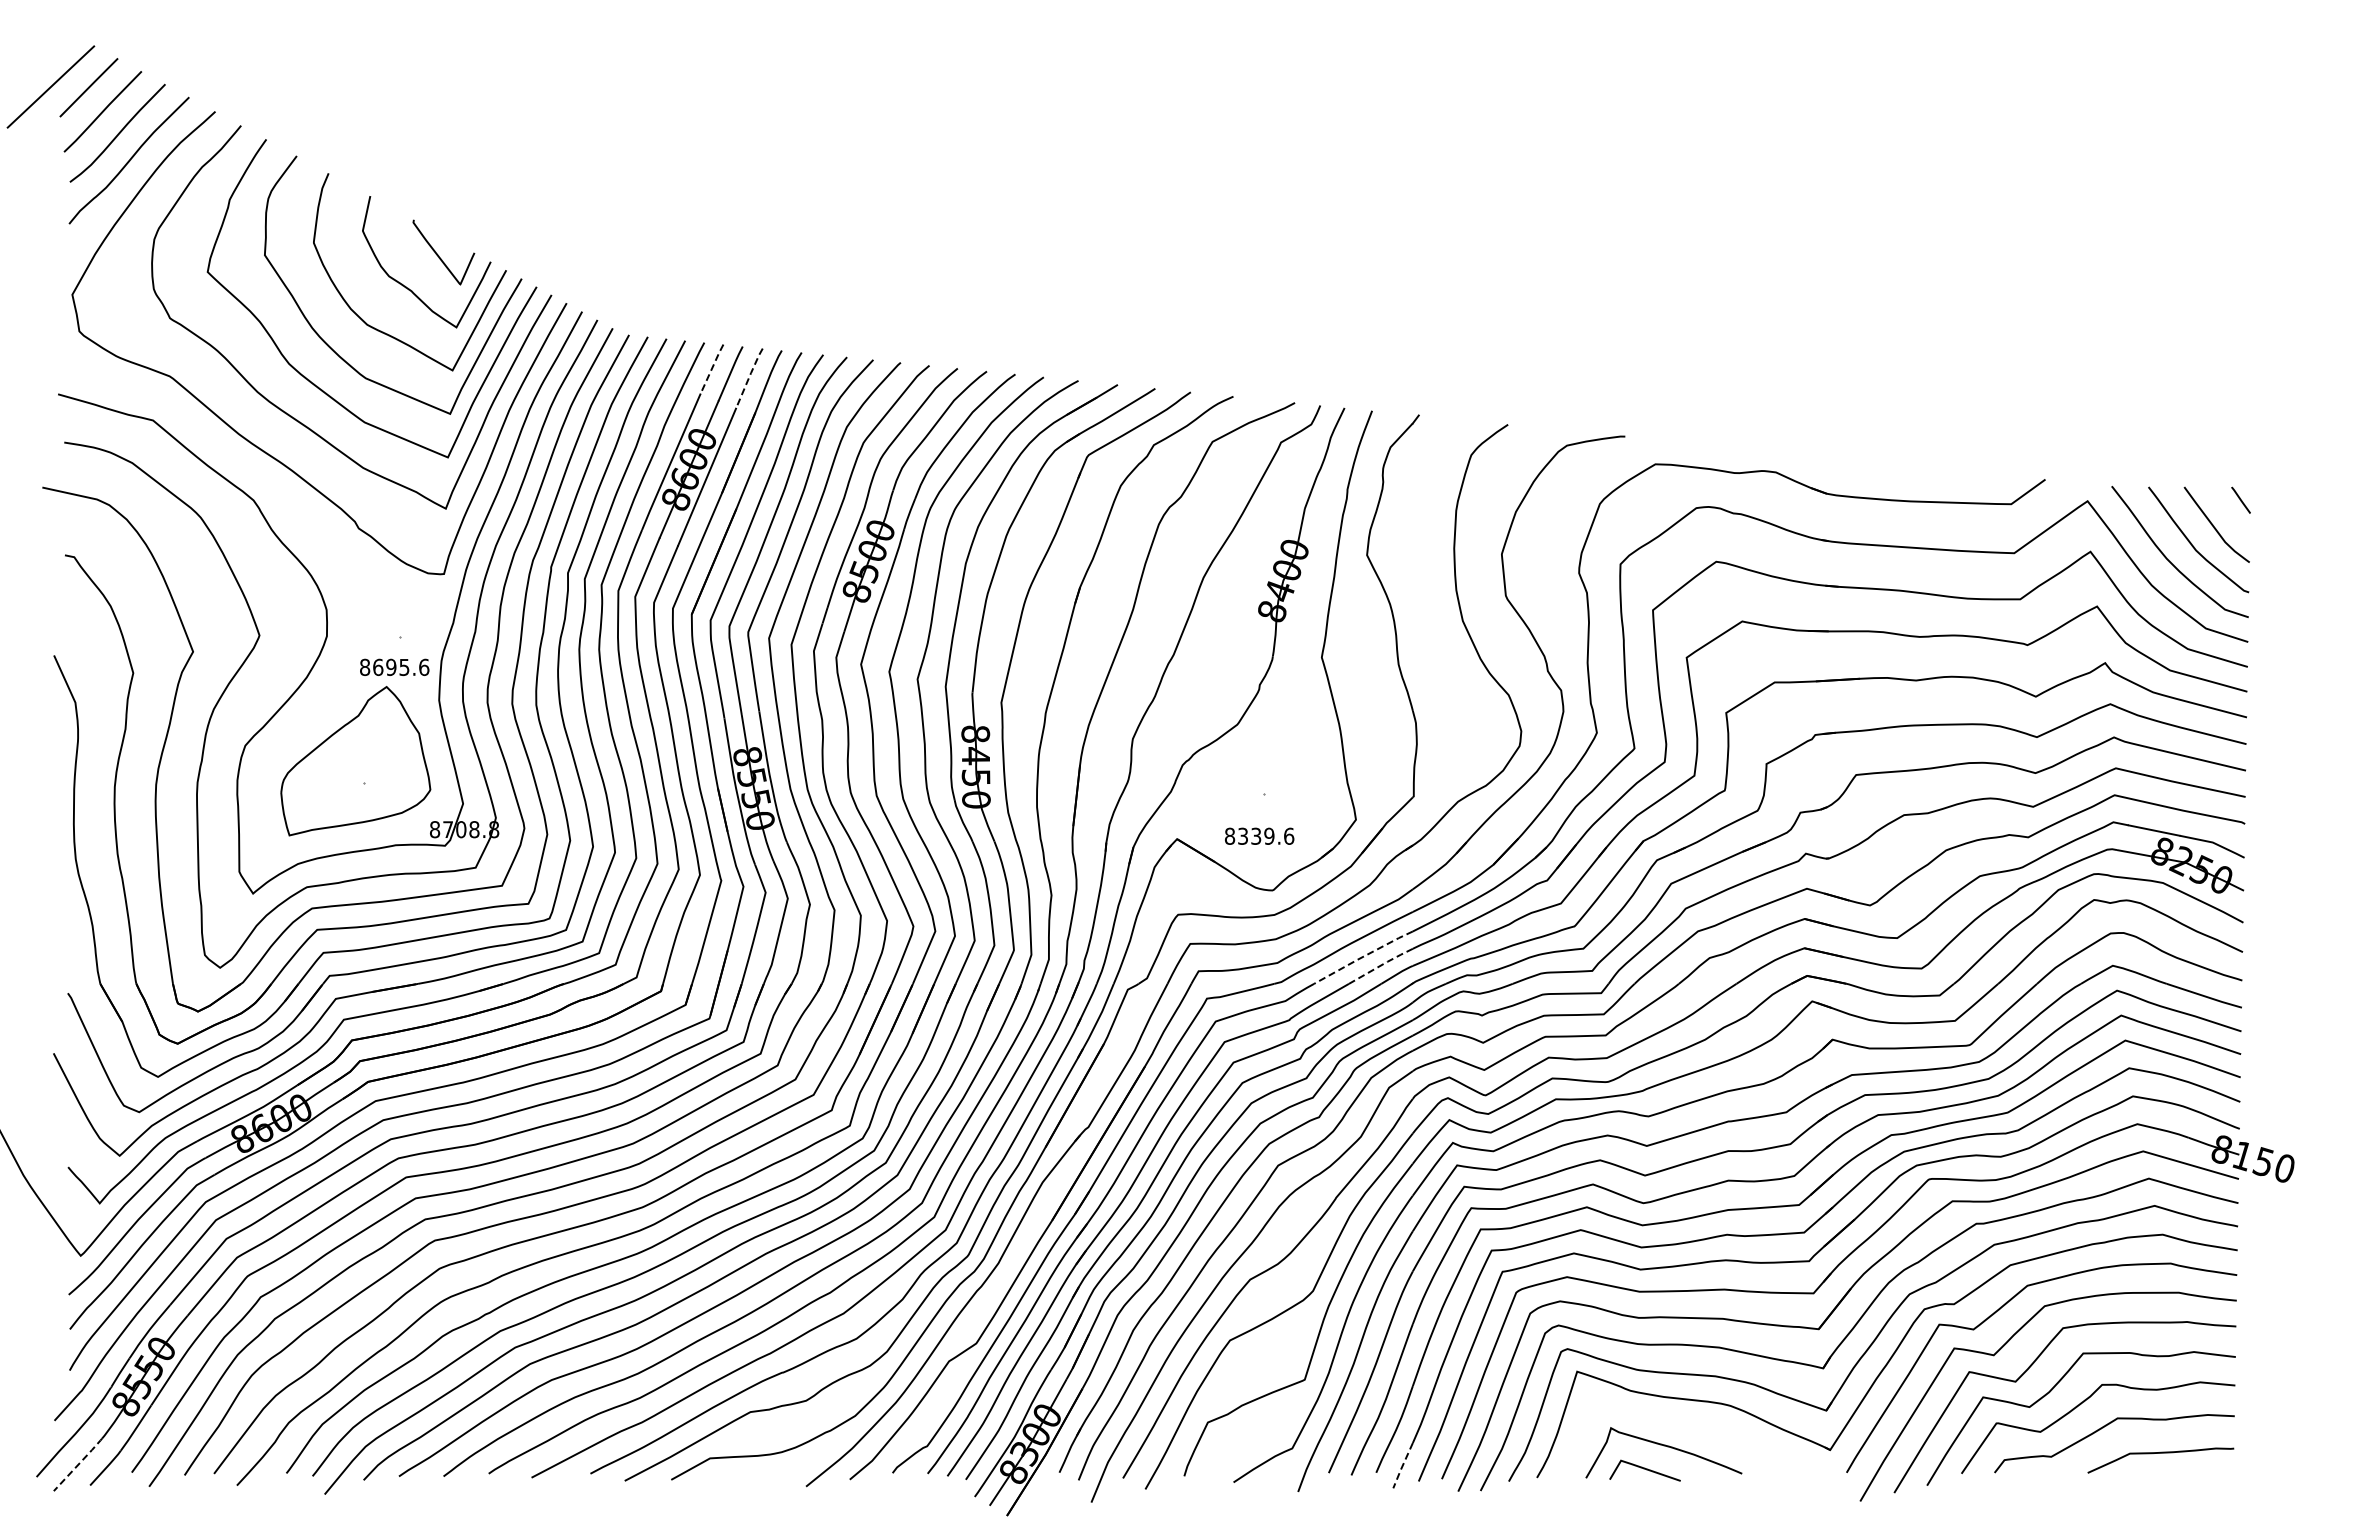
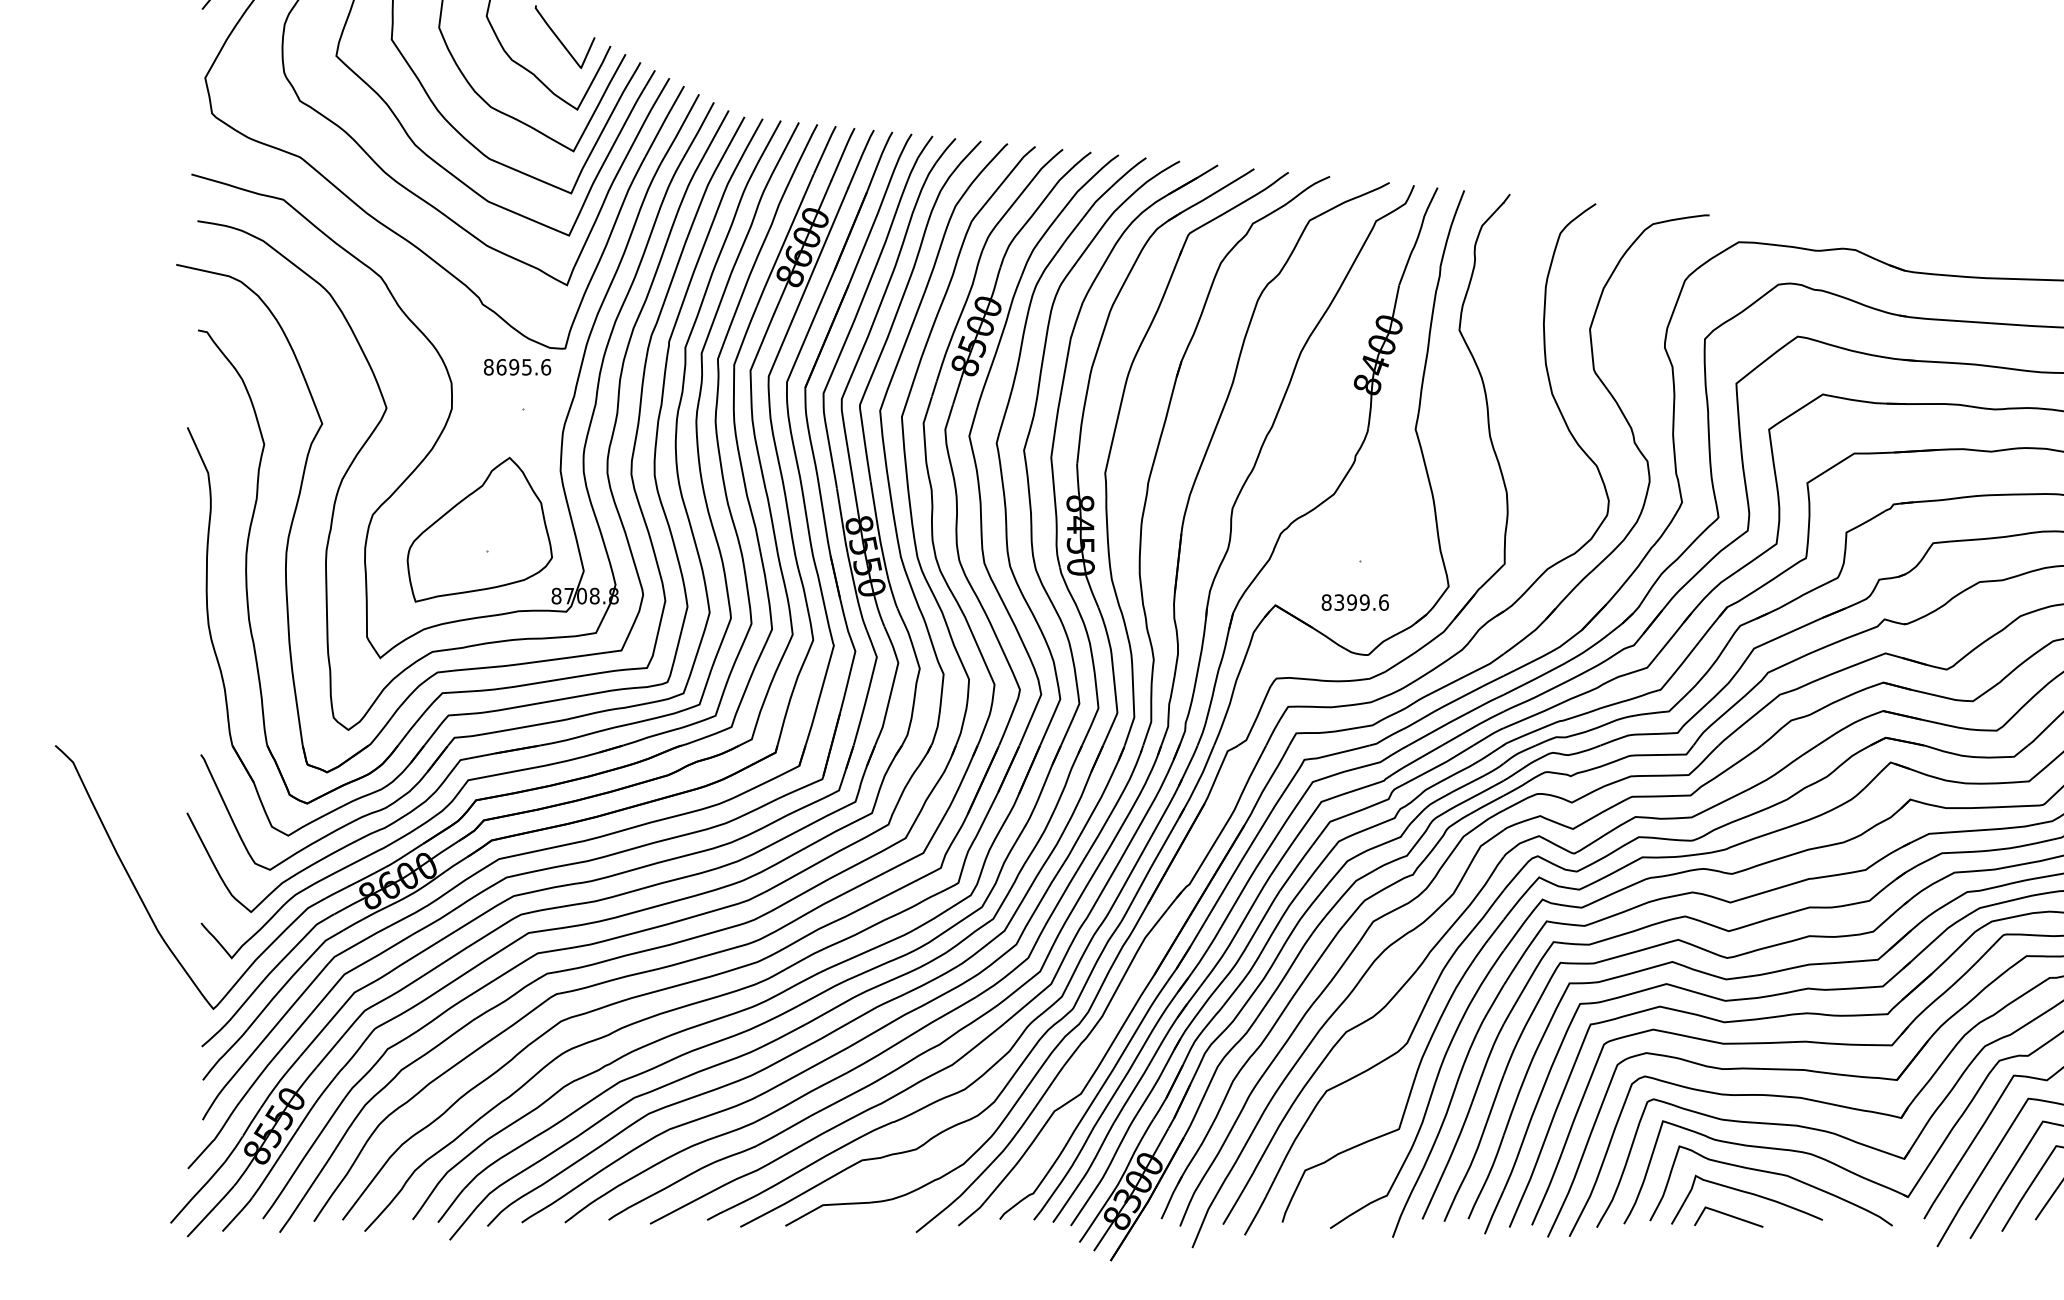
line: (712, 368) -> (825, 149), dashed -> solid
line: (749, 377) -> (861, 158), dashed -> solid
text: (394, 666) -> (517, 366), moved
text: (1256, 835) -> (1352, 601), 8339.6 -> 8399.6
line: (1362, 957) -> (1455, 719), dashed -> solid
line: (1381, 965) -> (1473, 727), dashed -> solid
curve: (1691, 1426) -> (1773, 1174), added
line: (78, 1464) -> (211, 1211), dashed -> solid
line: (1402, 1466) -> (1493, 1213), dashed -> solid

